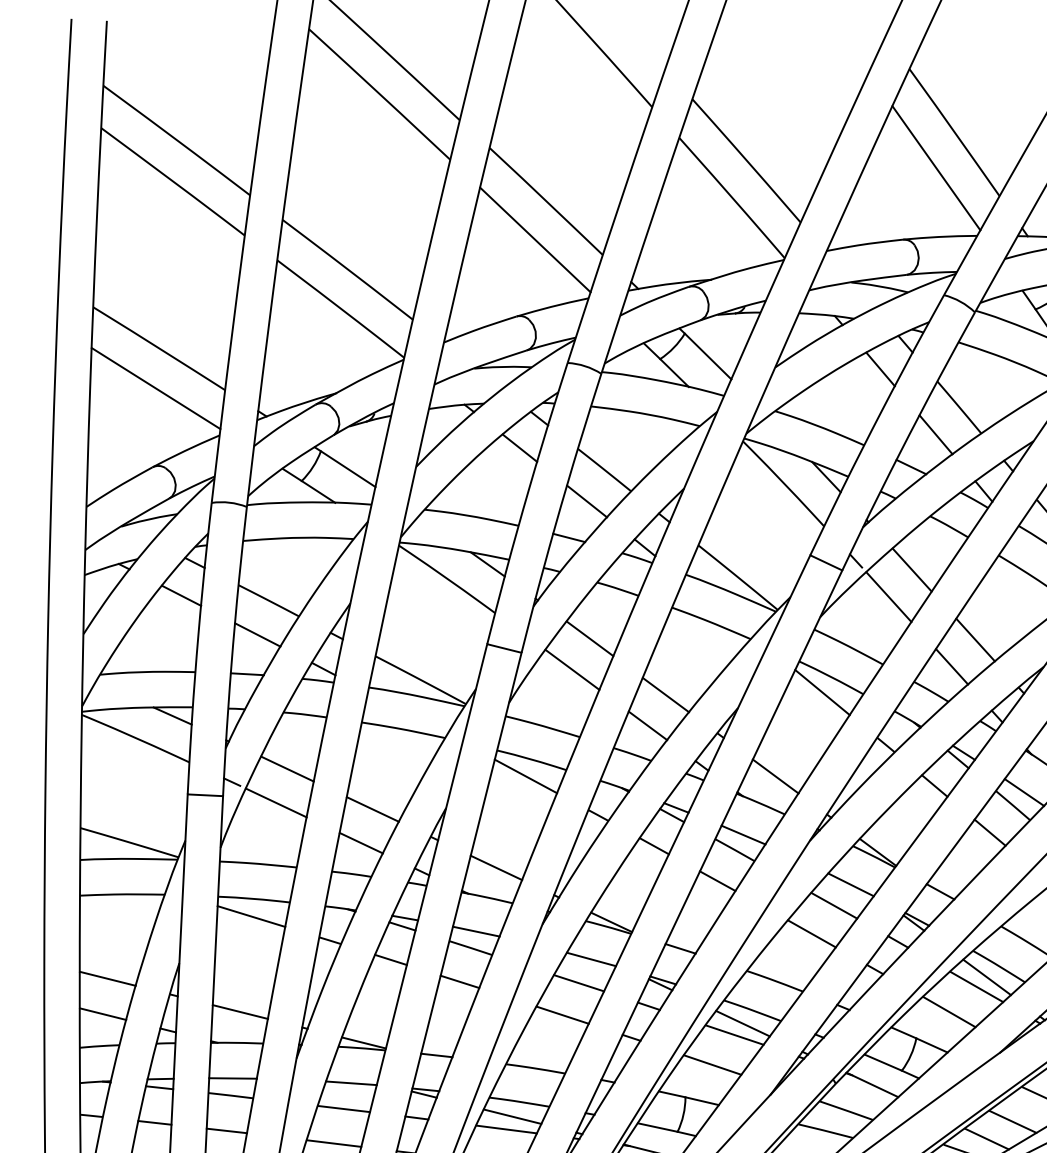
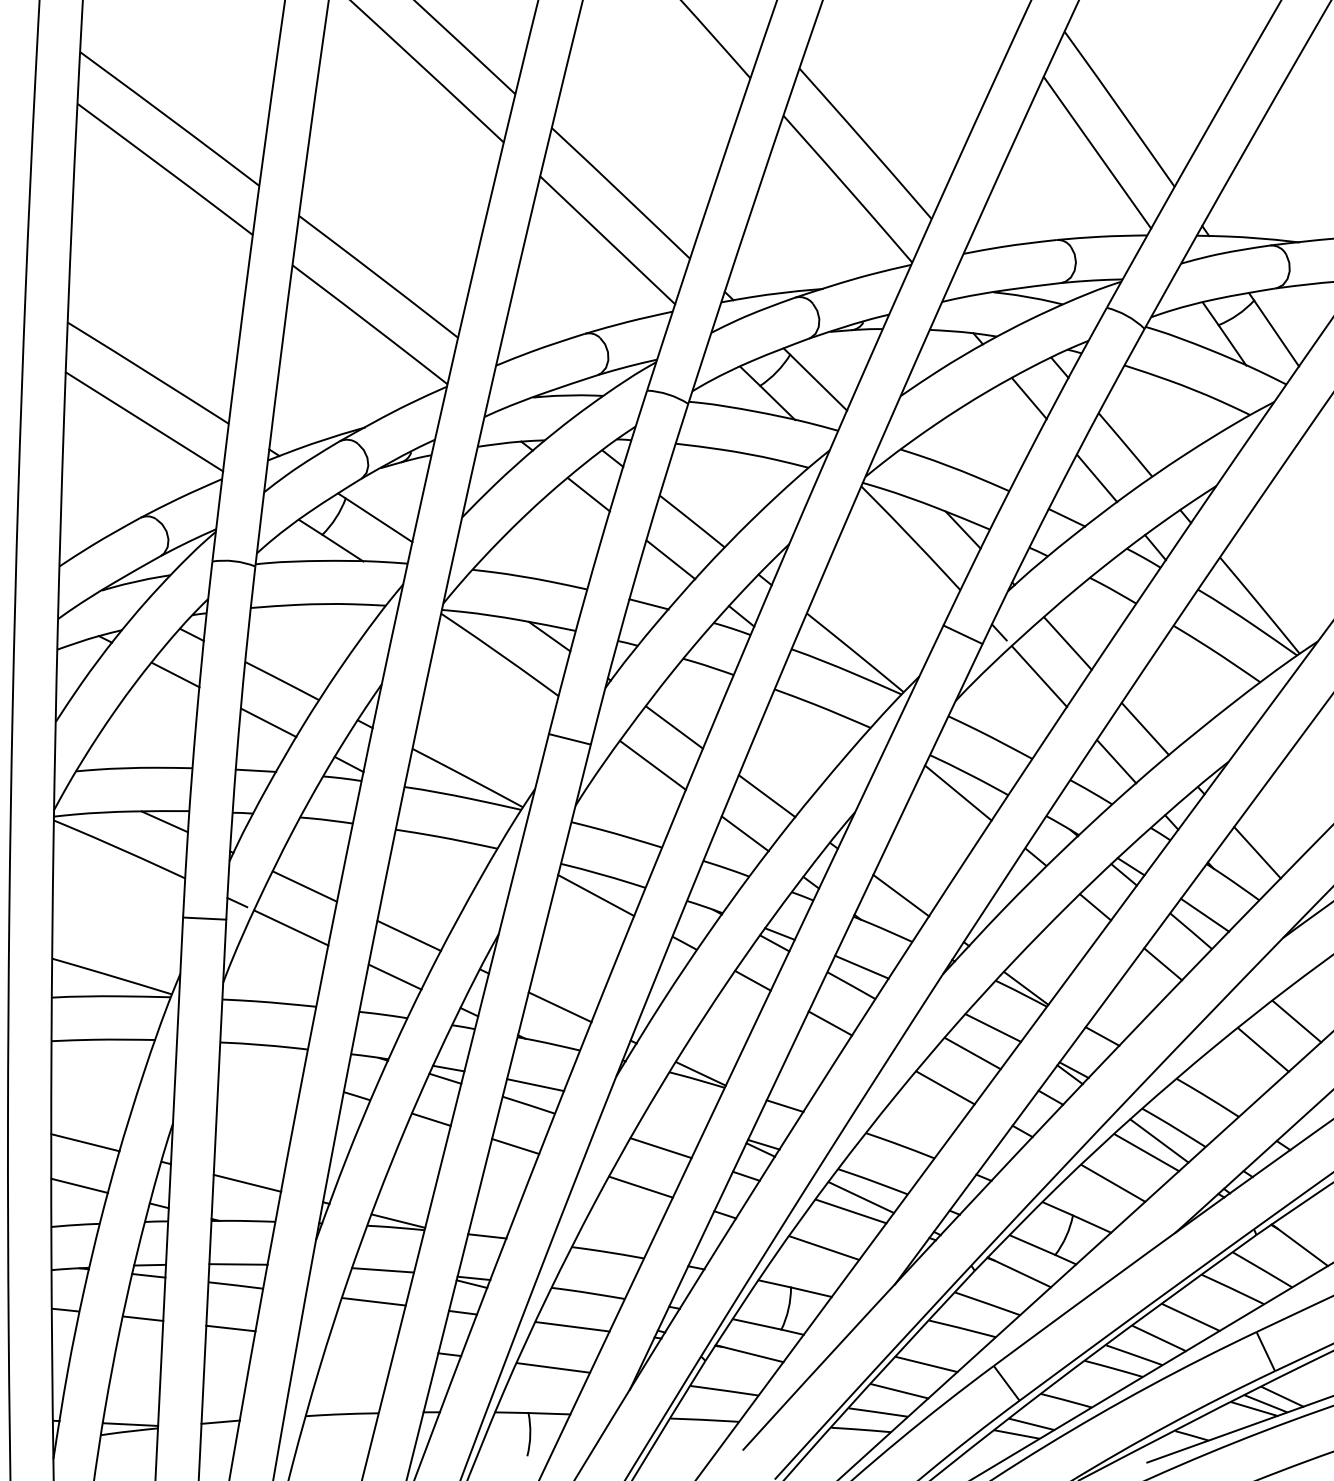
line: (251, 916) -> (260, 1066), removed
line: (591, 958) -> (676, 1118), removed
line: (512, 1116) -> (579, 1310), removed
line: (333, 1143) -> (361, 1343), removed

